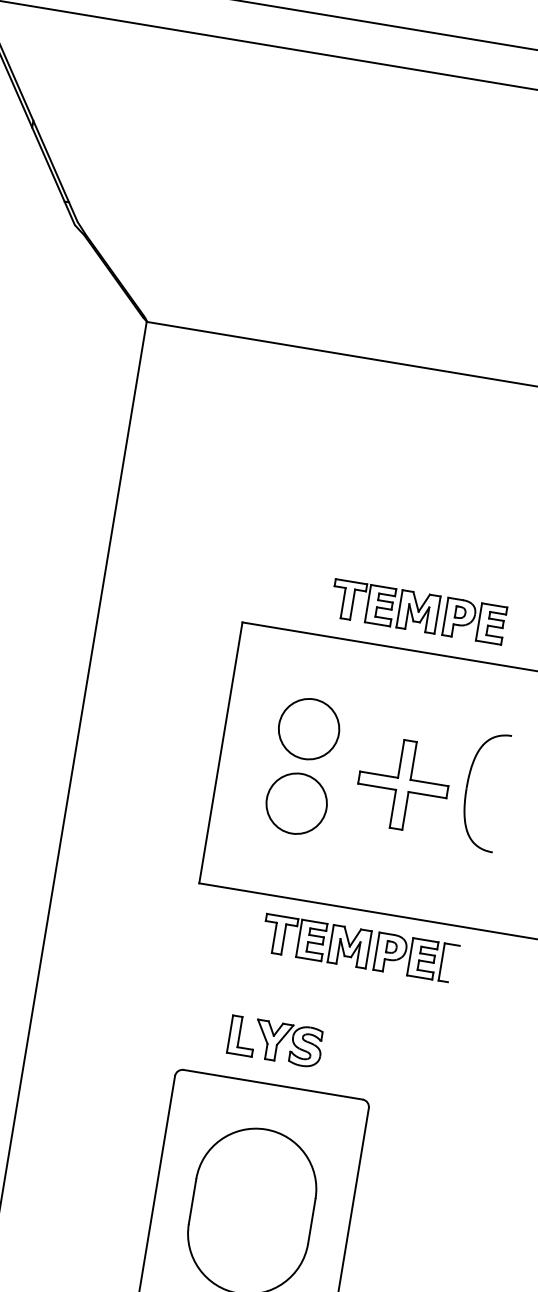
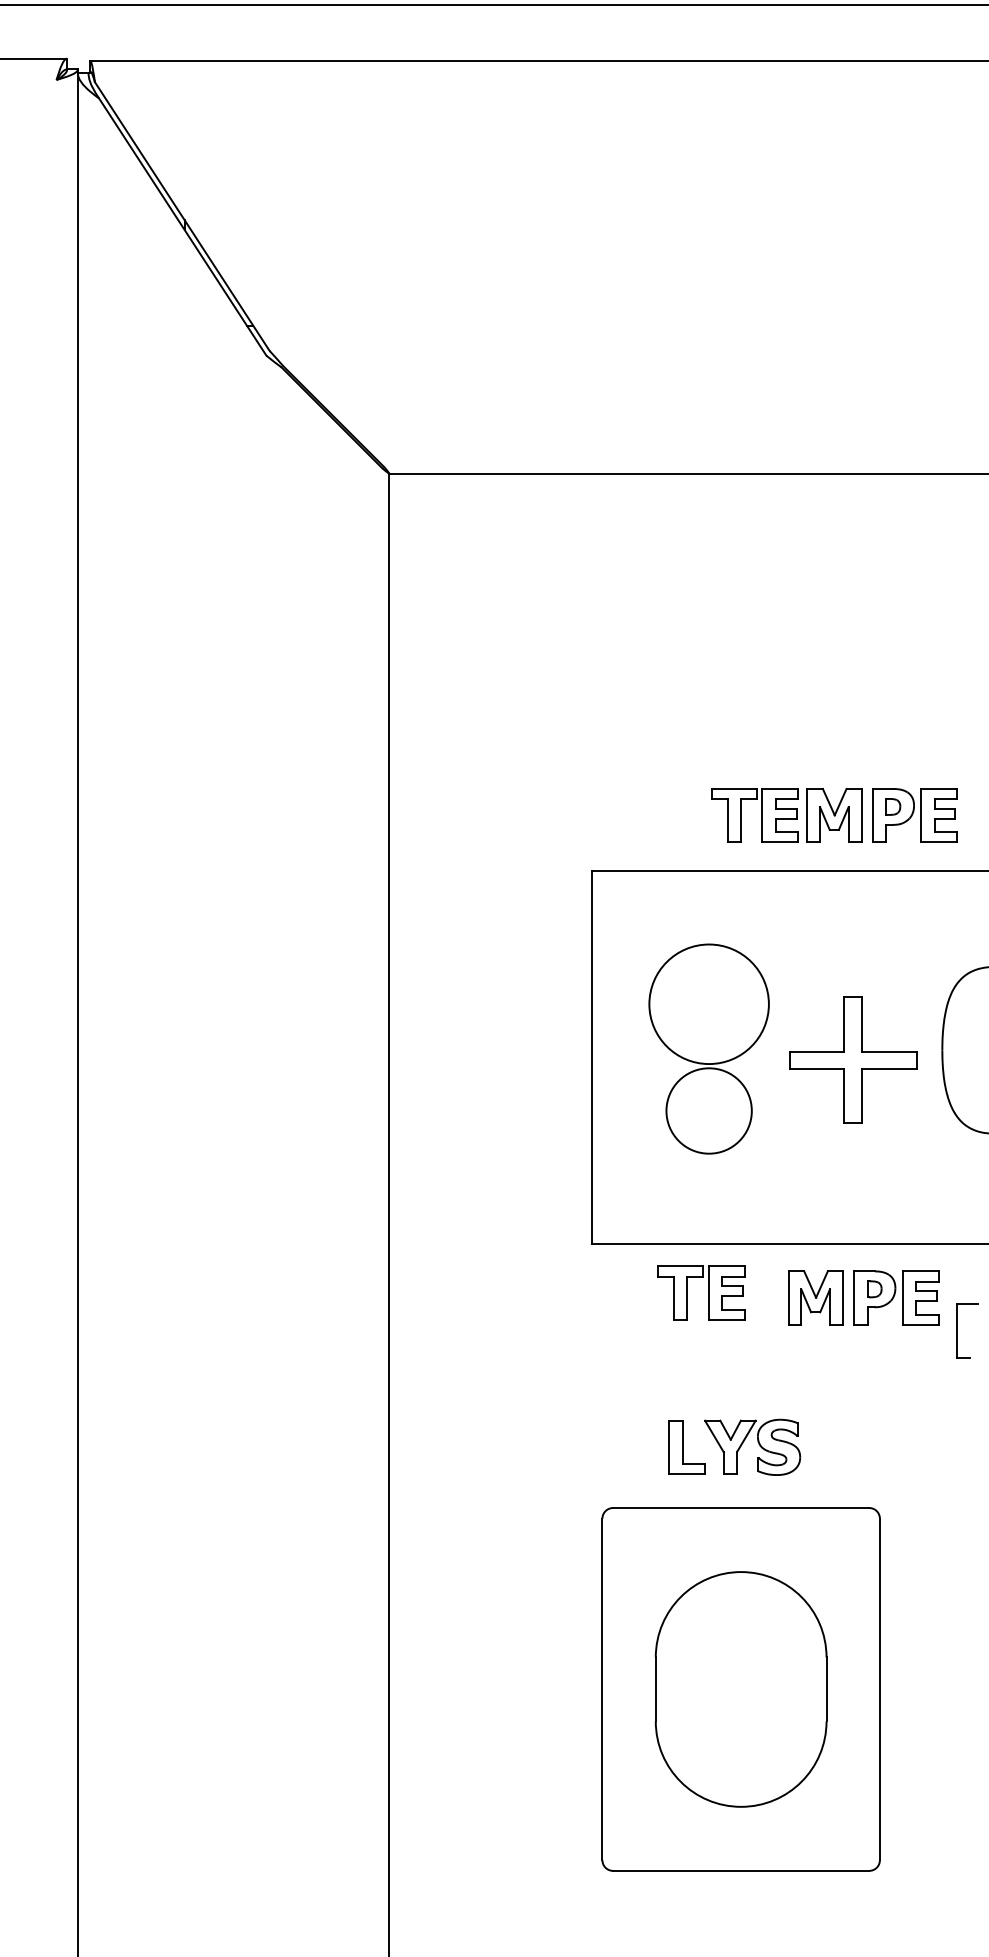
circle: (308, 728) -> (708, 1003), size x1.4
part: (299, 937) -> (708, 1292), moved
part: (442, 961) -> (957, 1330), moved

